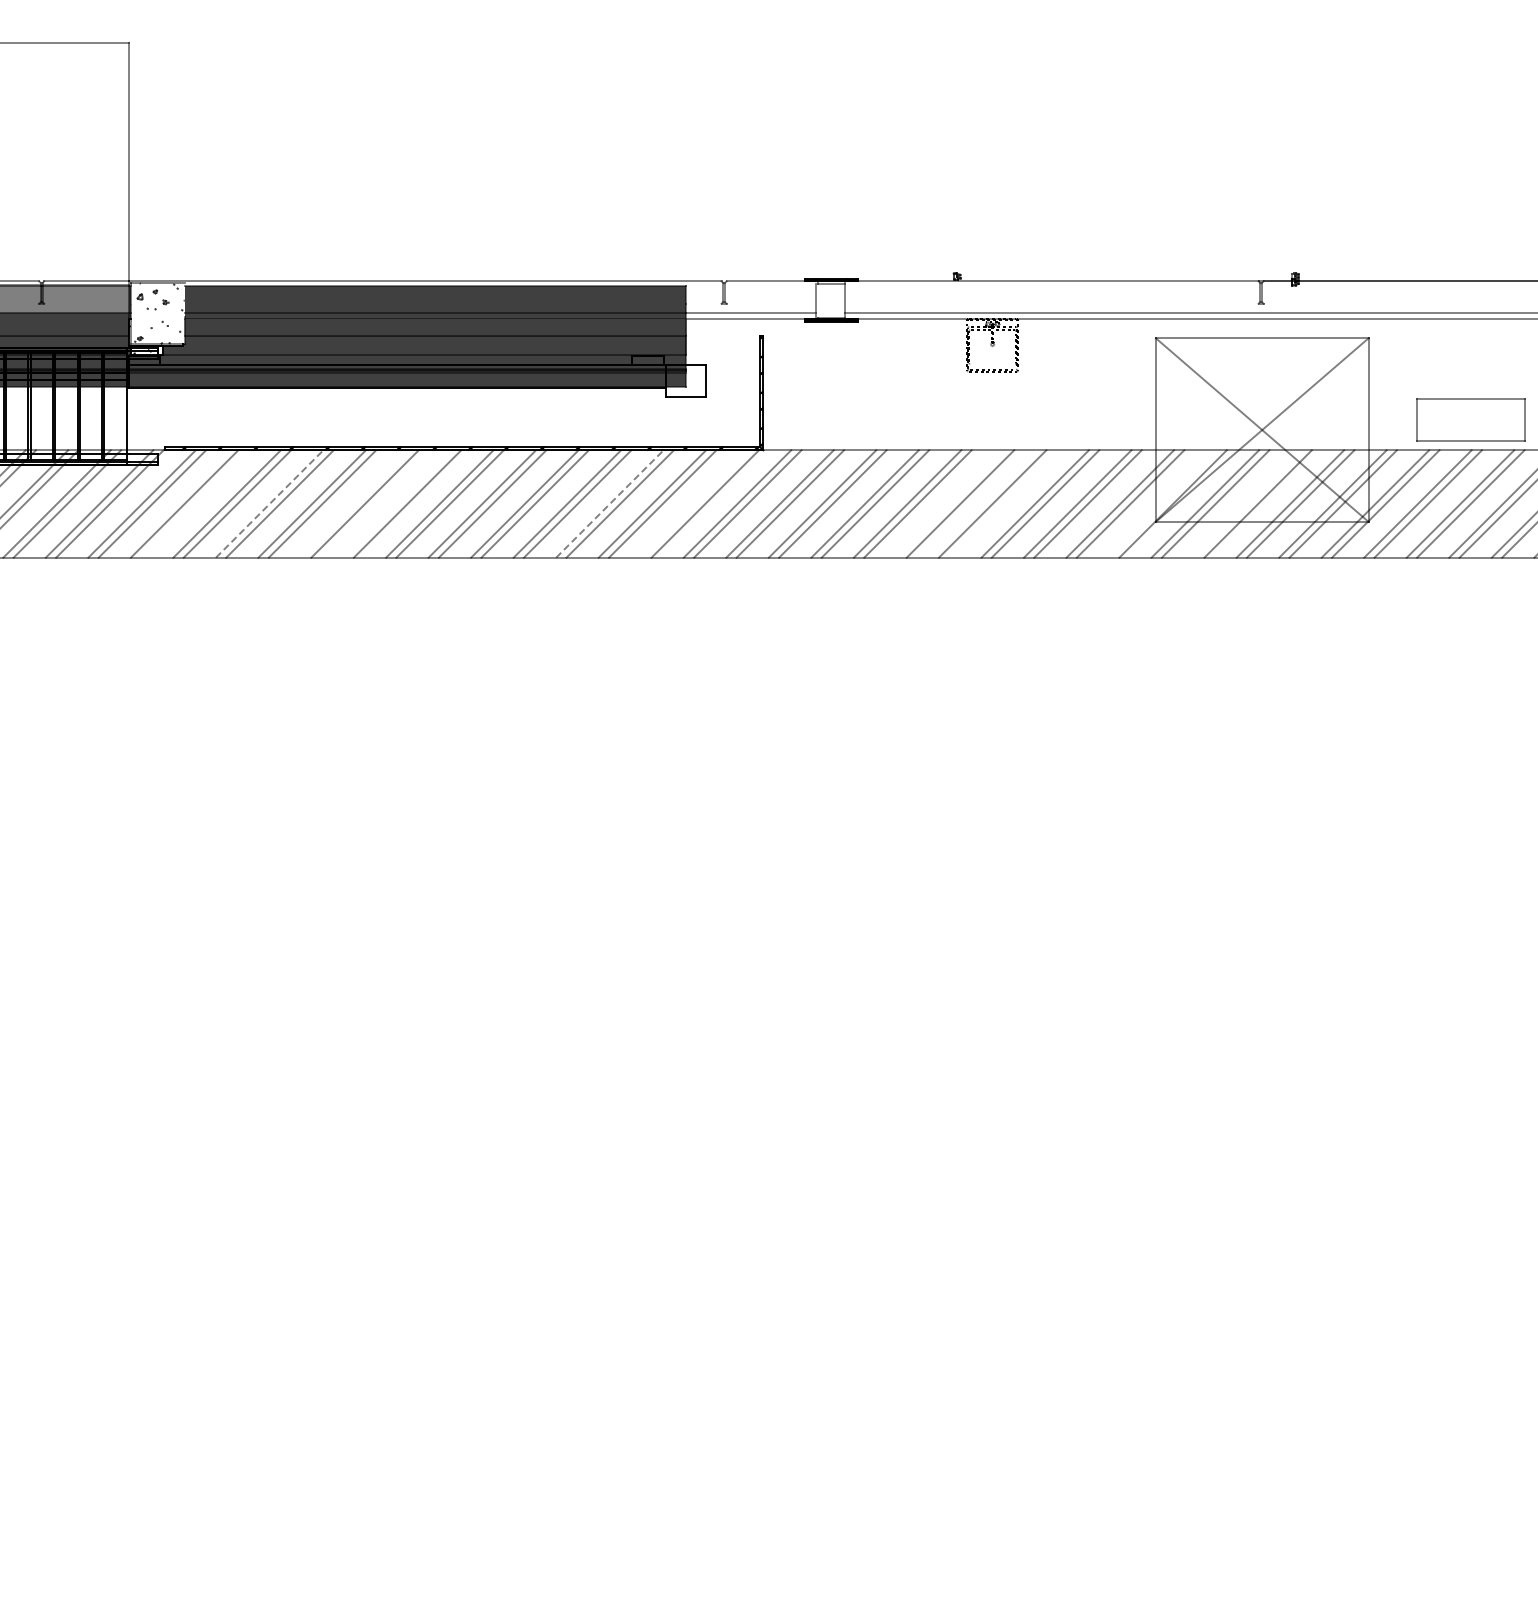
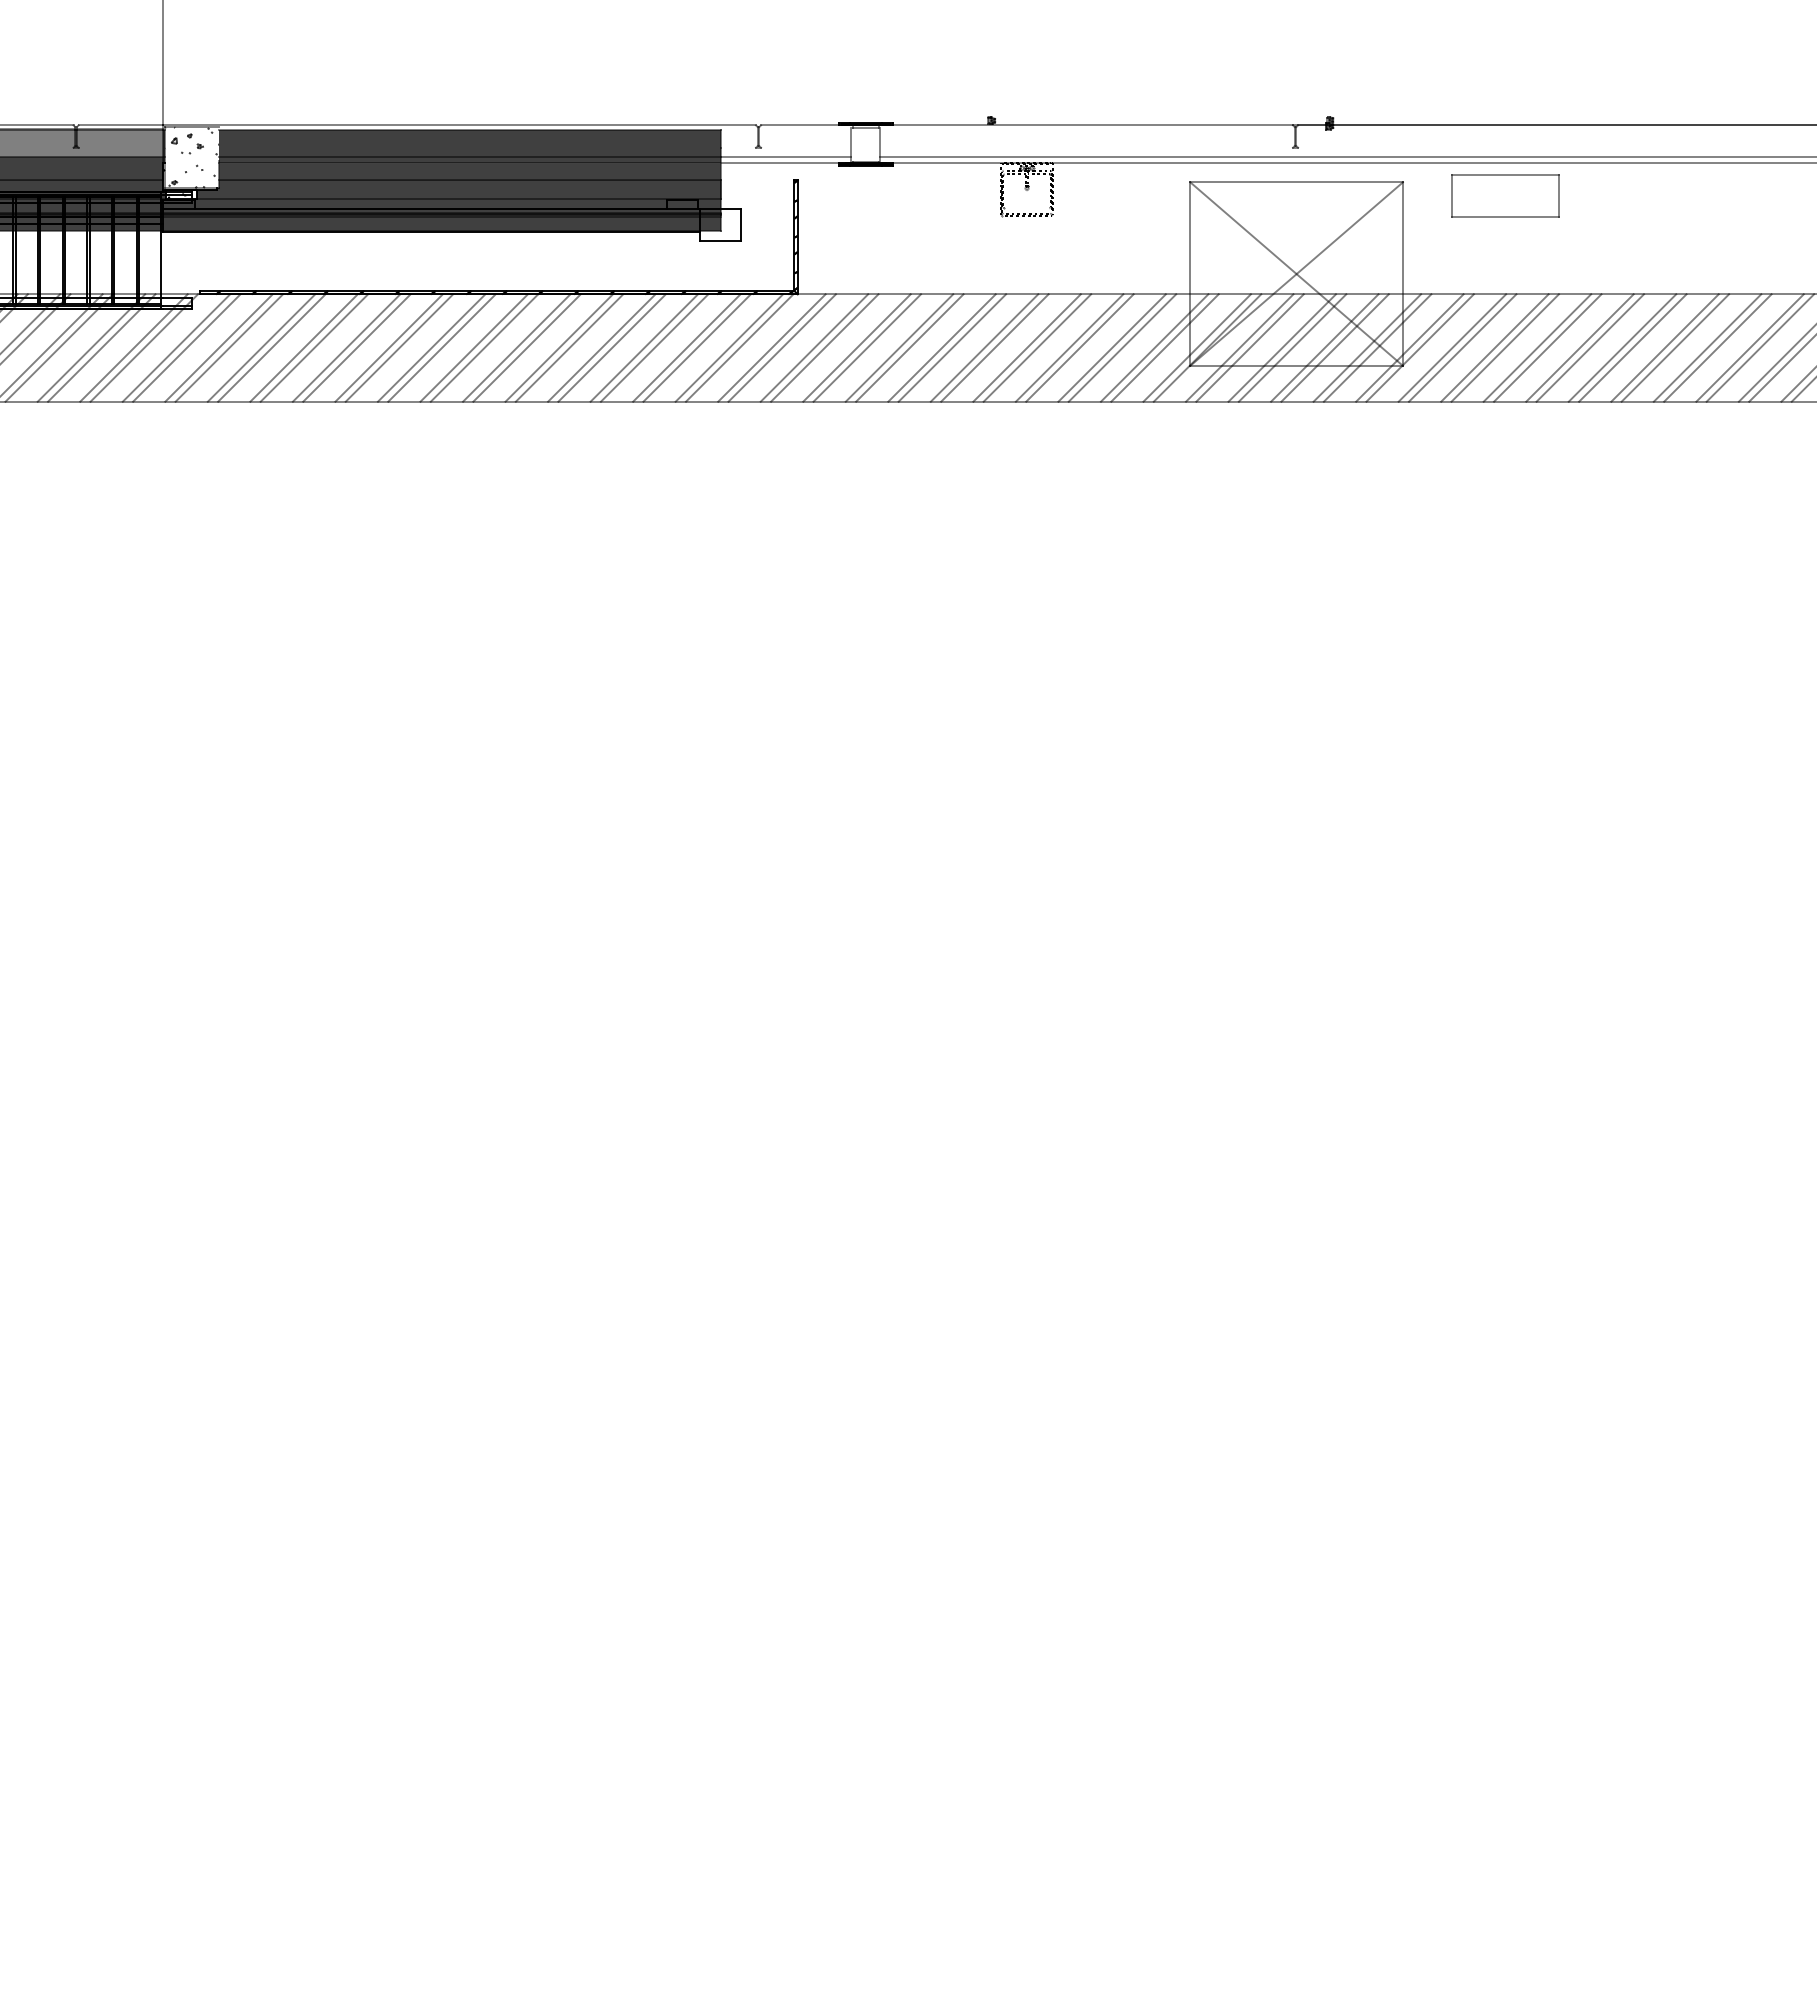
part: (1471, 419) -> (1505, 195), moved
line: (195, 503) -> (229, 347), added
line: (354, 503) -> (388, 347), added
line: (397, 503) -> (431, 347), added
line: (695, 503) -> (729, 347), added
line: (950, 503) -> (984, 347), added
line: (1003, 503) -> (1037, 347), added
line: (1162, 503) -> (1196, 347), added
line: (1247, 503) -> (1281, 347), added
line: (270, 504) -> (304, 348), dashed -> solid
line: (610, 504) -> (644, 348), dashed -> solid

